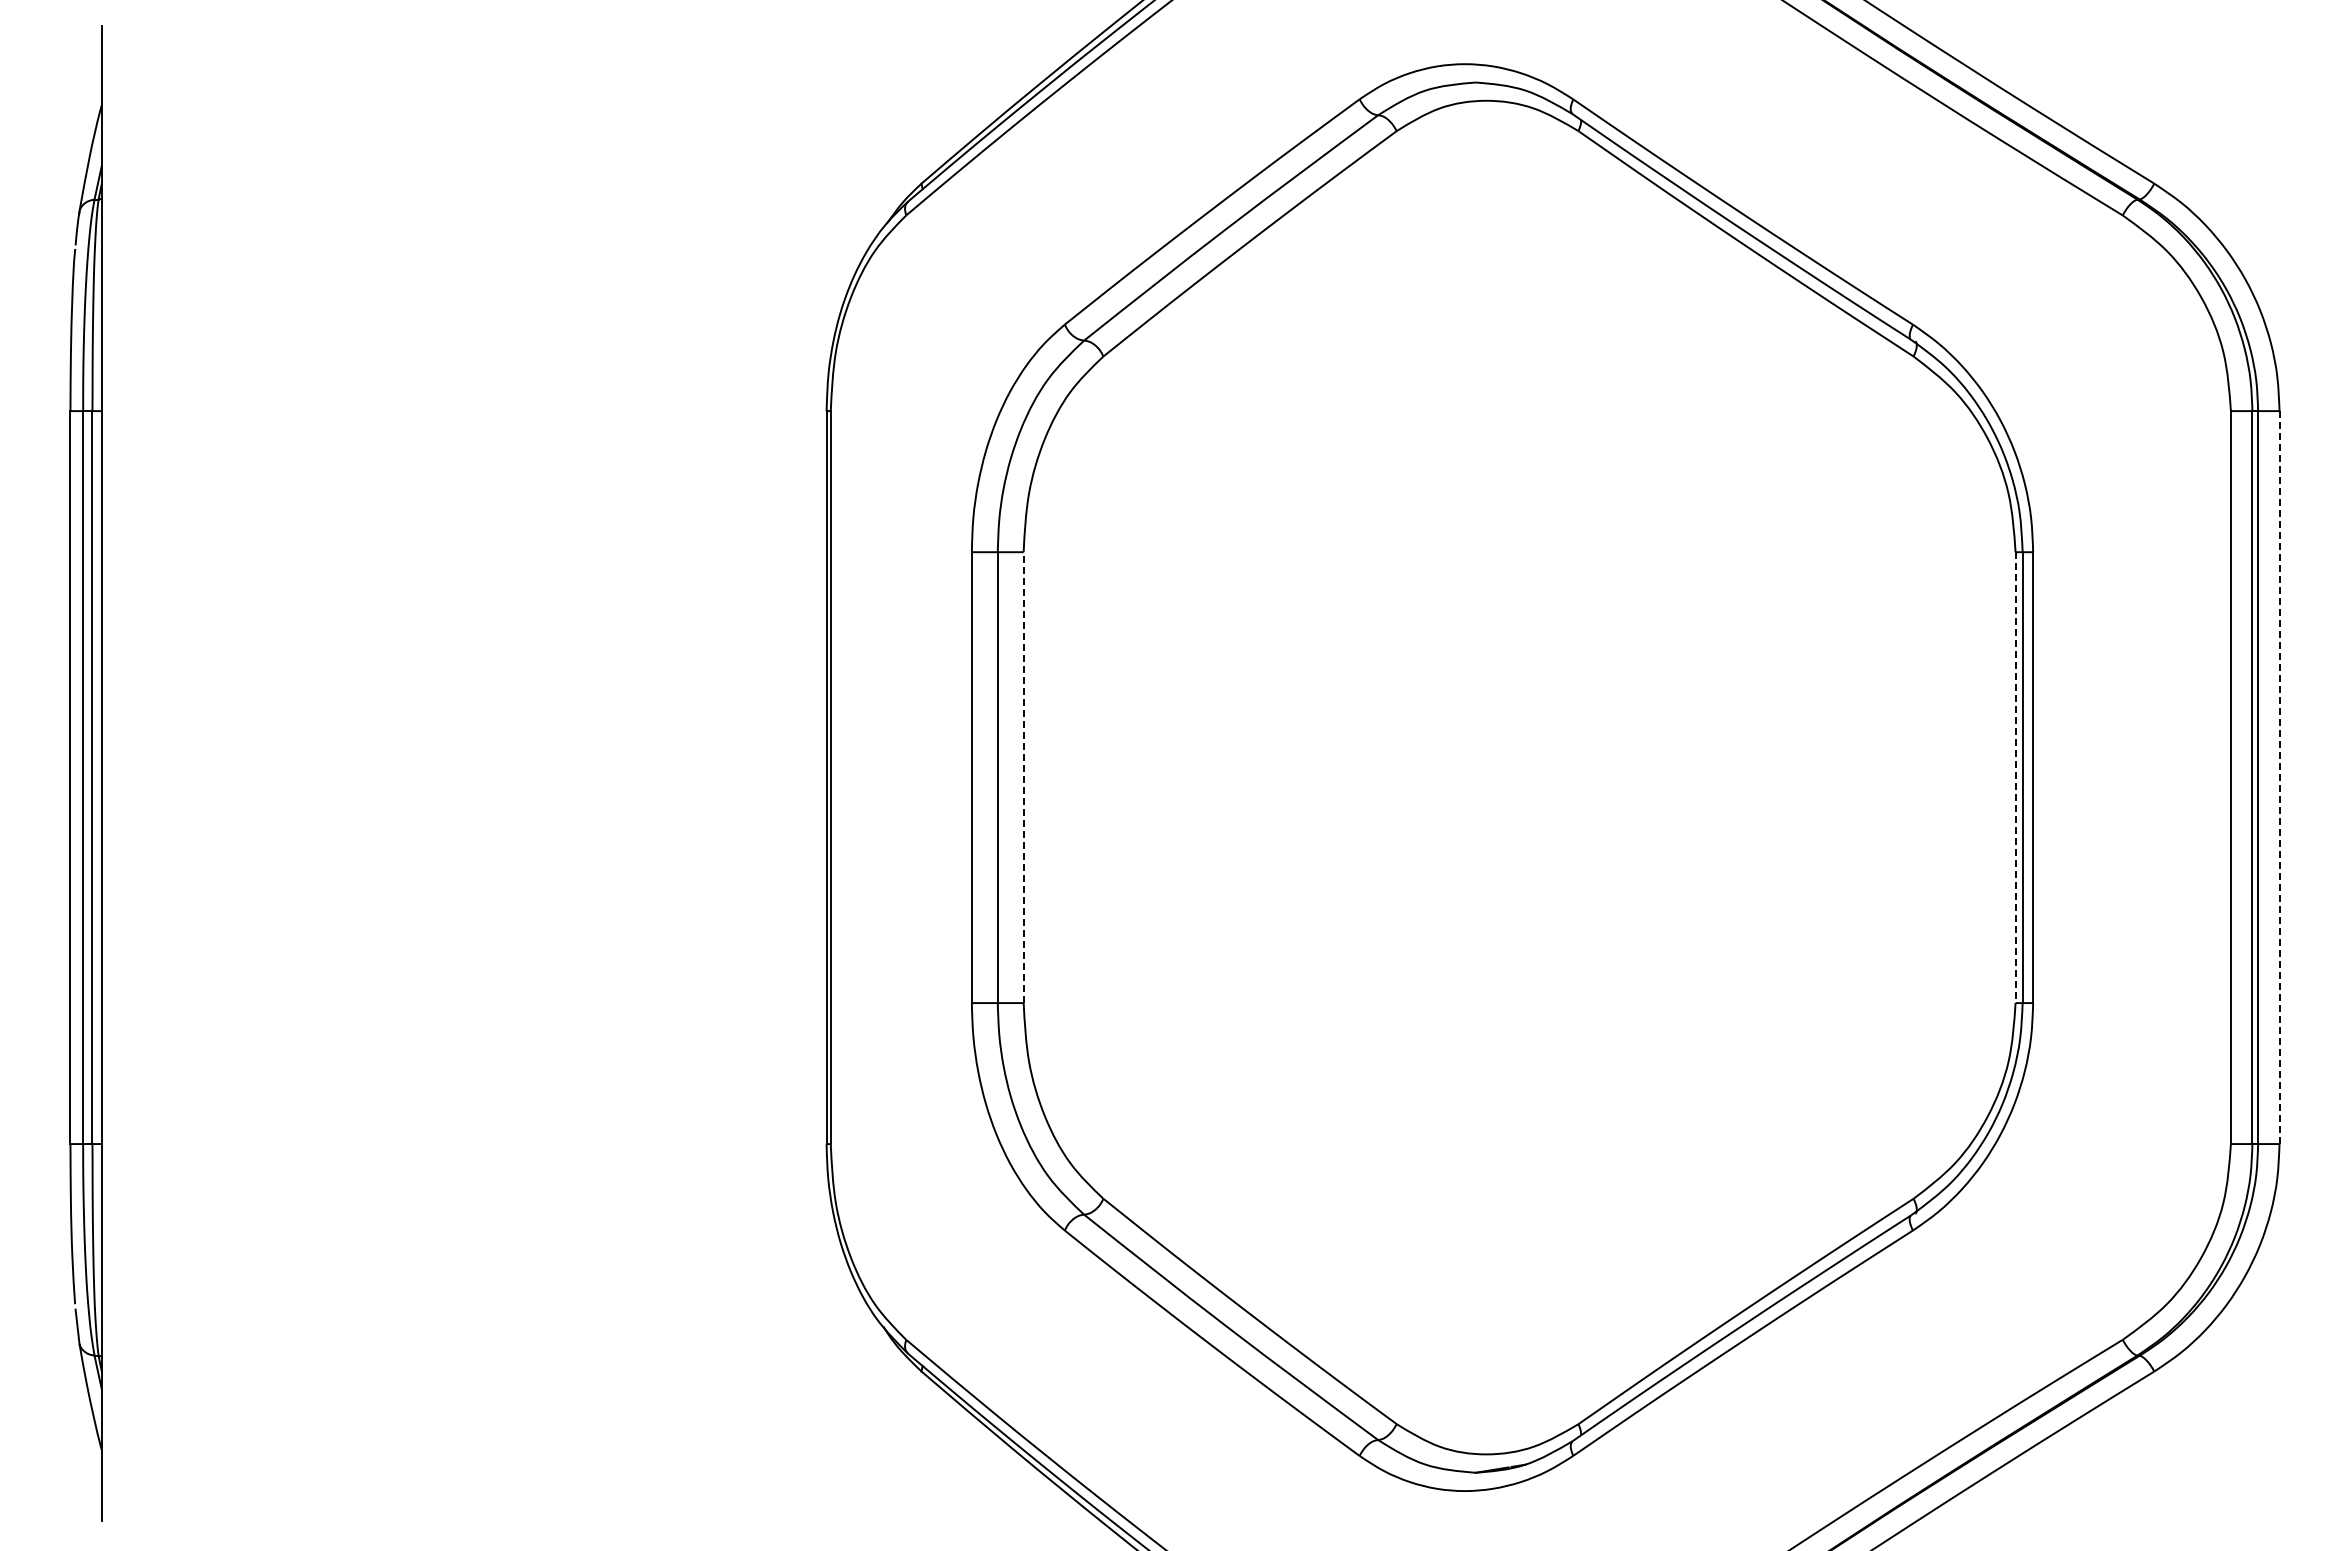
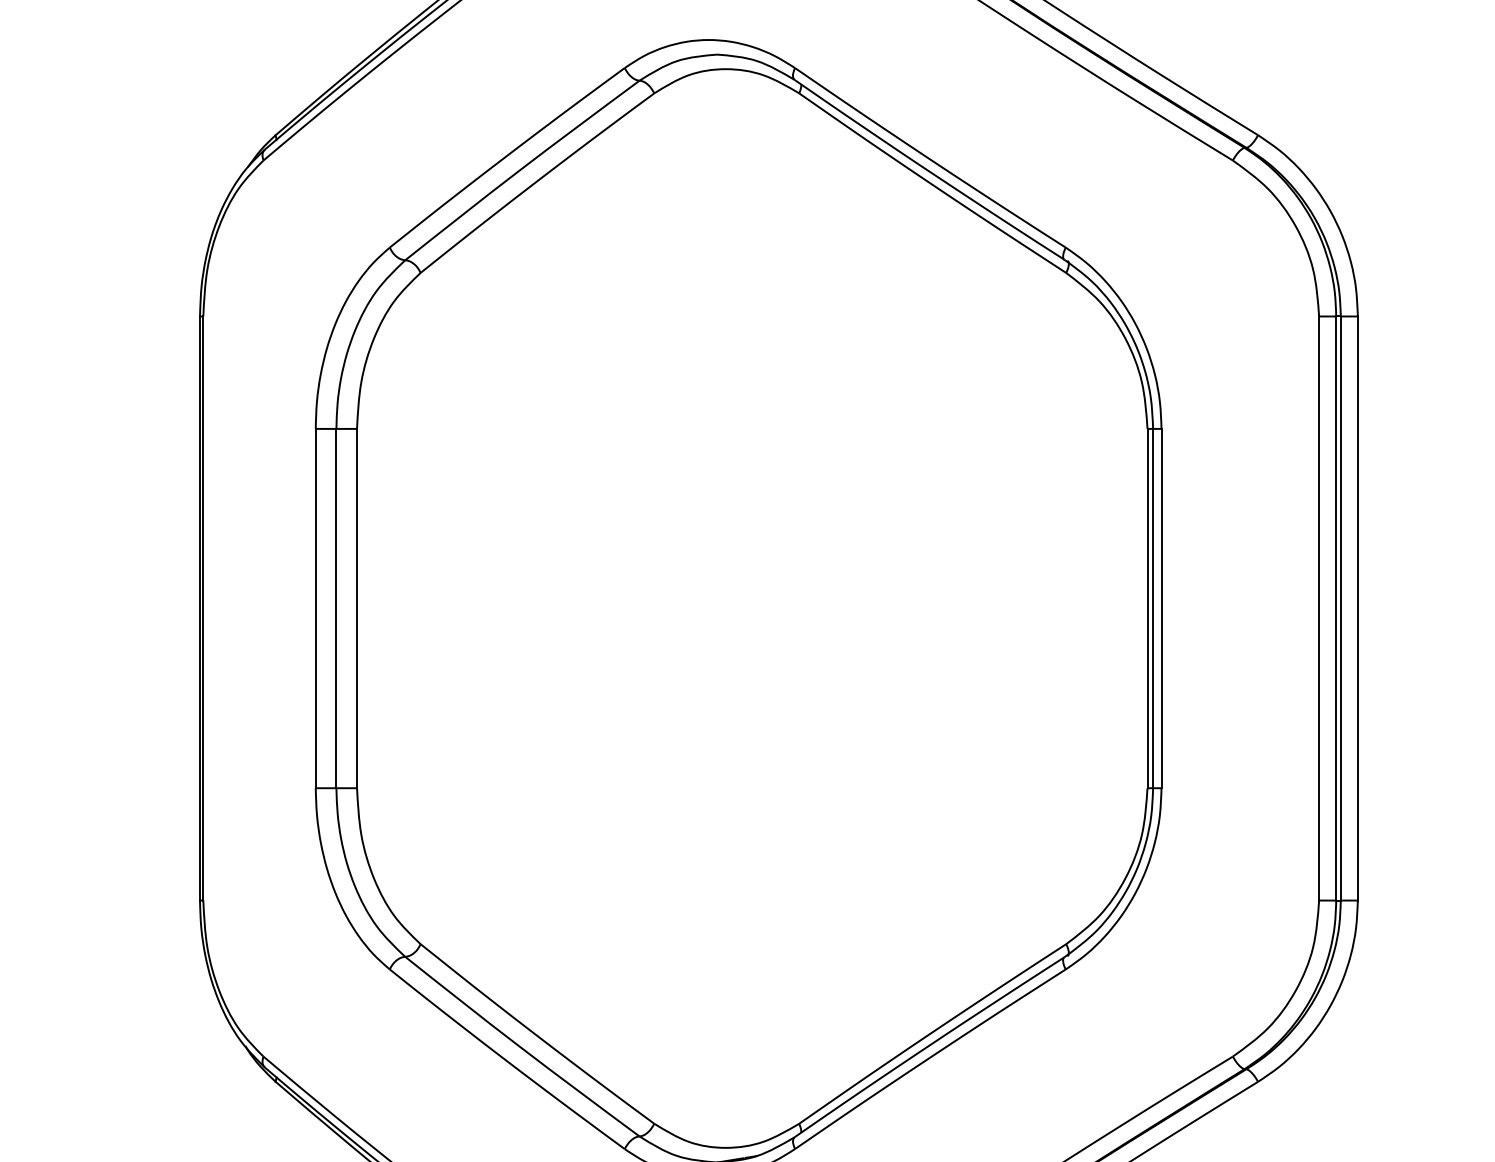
line: (1023, 777) -> (356, 608), dashed -> solid
line: (2015, 778) -> (1147, 609), dashed -> solid
line: (2279, 778) -> (1357, 609), dashed -> solid

